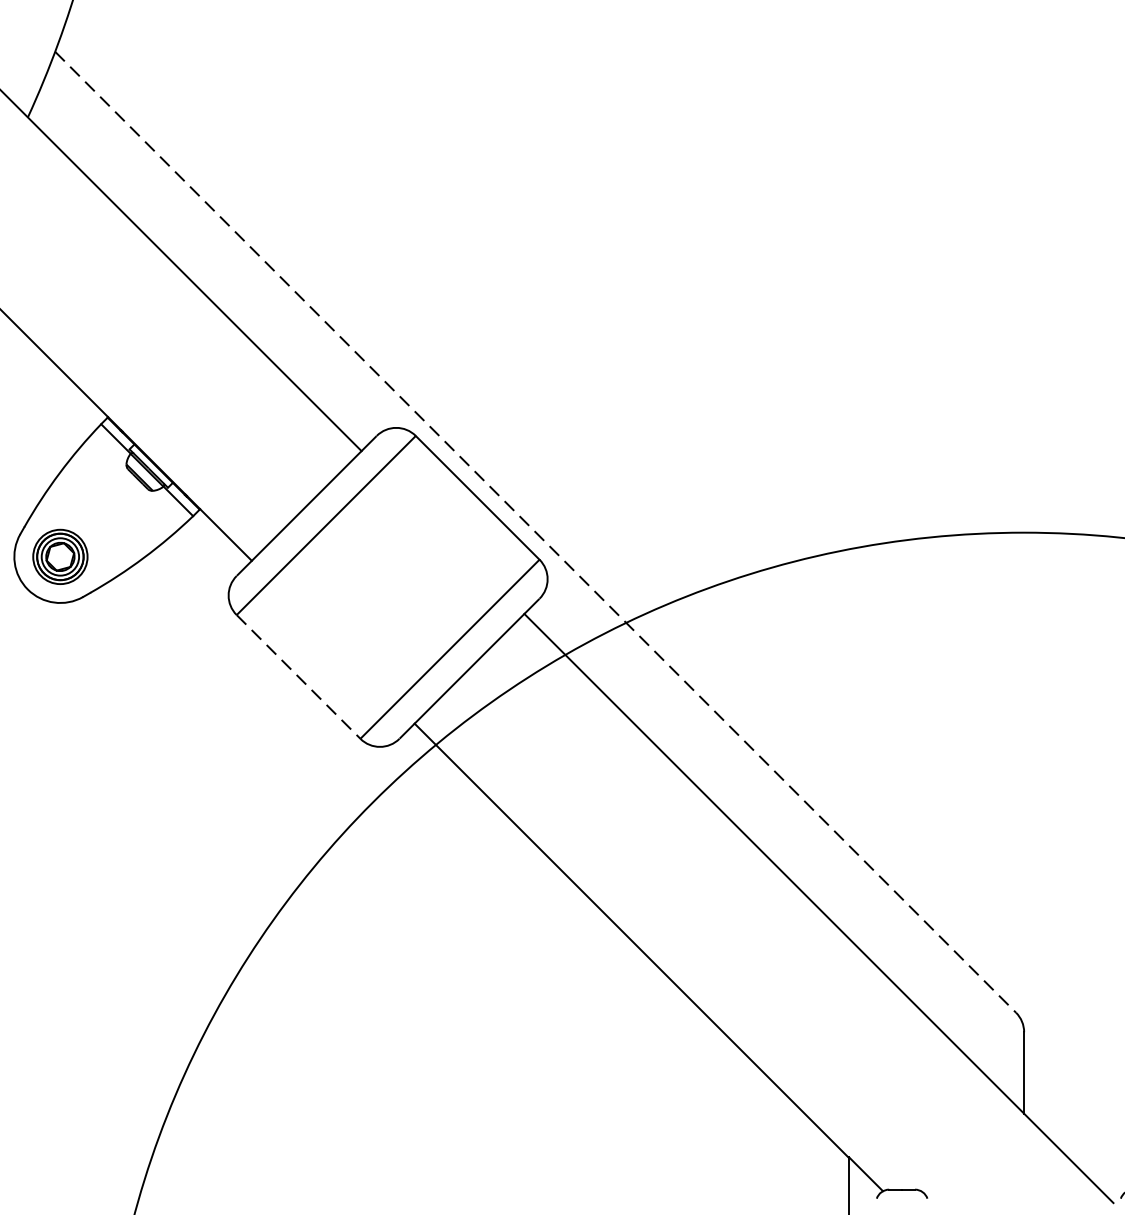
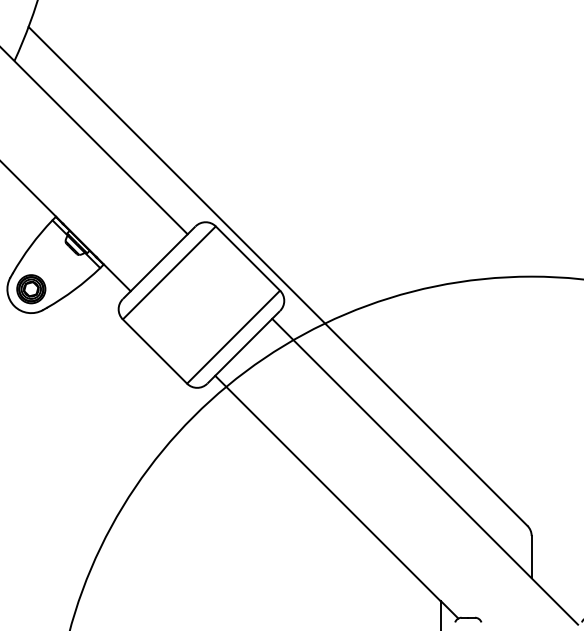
line: (536, 532) -> (278, 276), dashed -> solid
line: (299, 676) -> (155, 351), dashed -> solid

